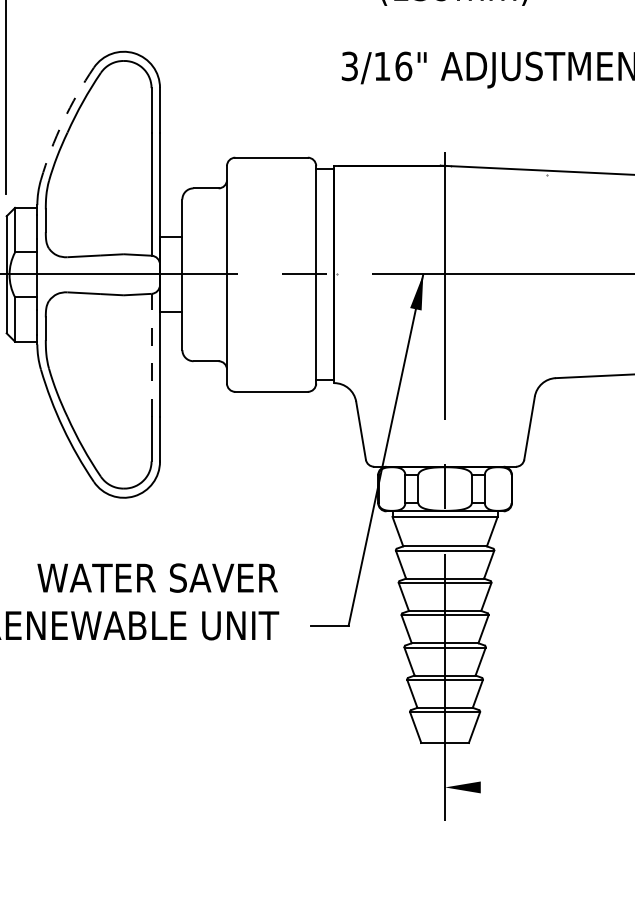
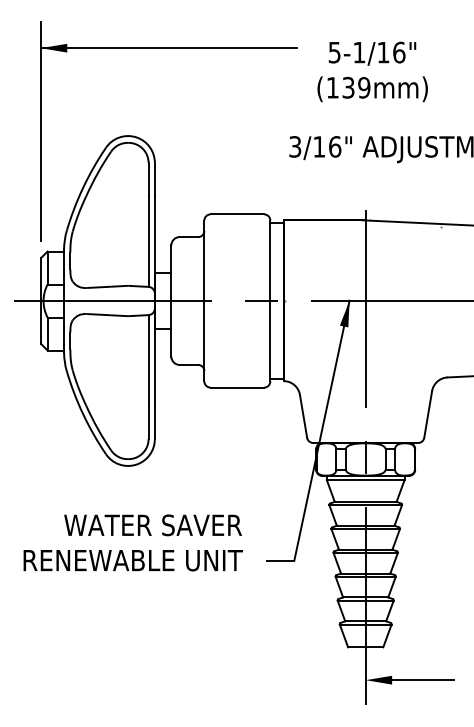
arc: (63, 121) -> (83, 187), dashed -> solid
line: (151, 355) -> (148, 360), dashed -> solid
line: (521, 787) -> (422, 680), added

